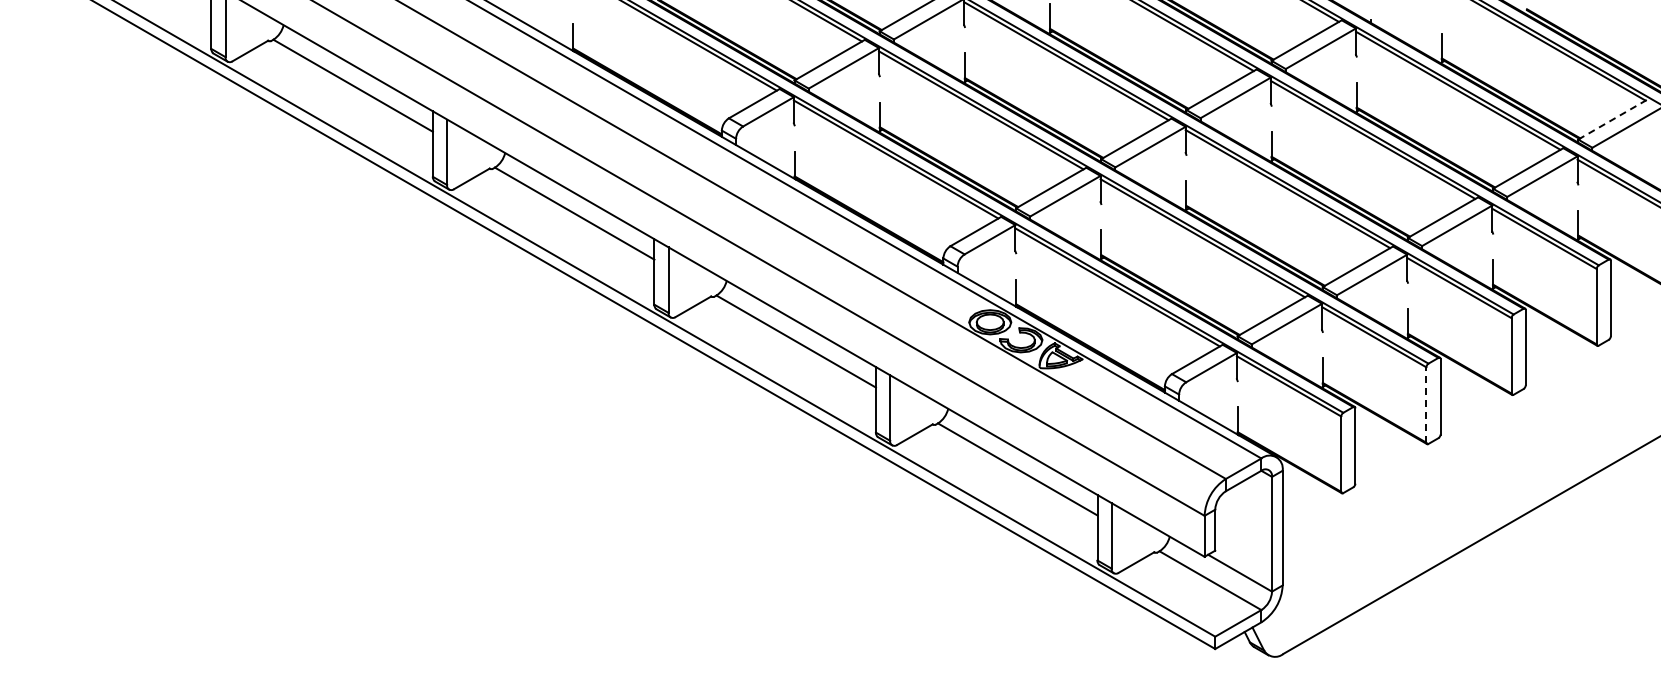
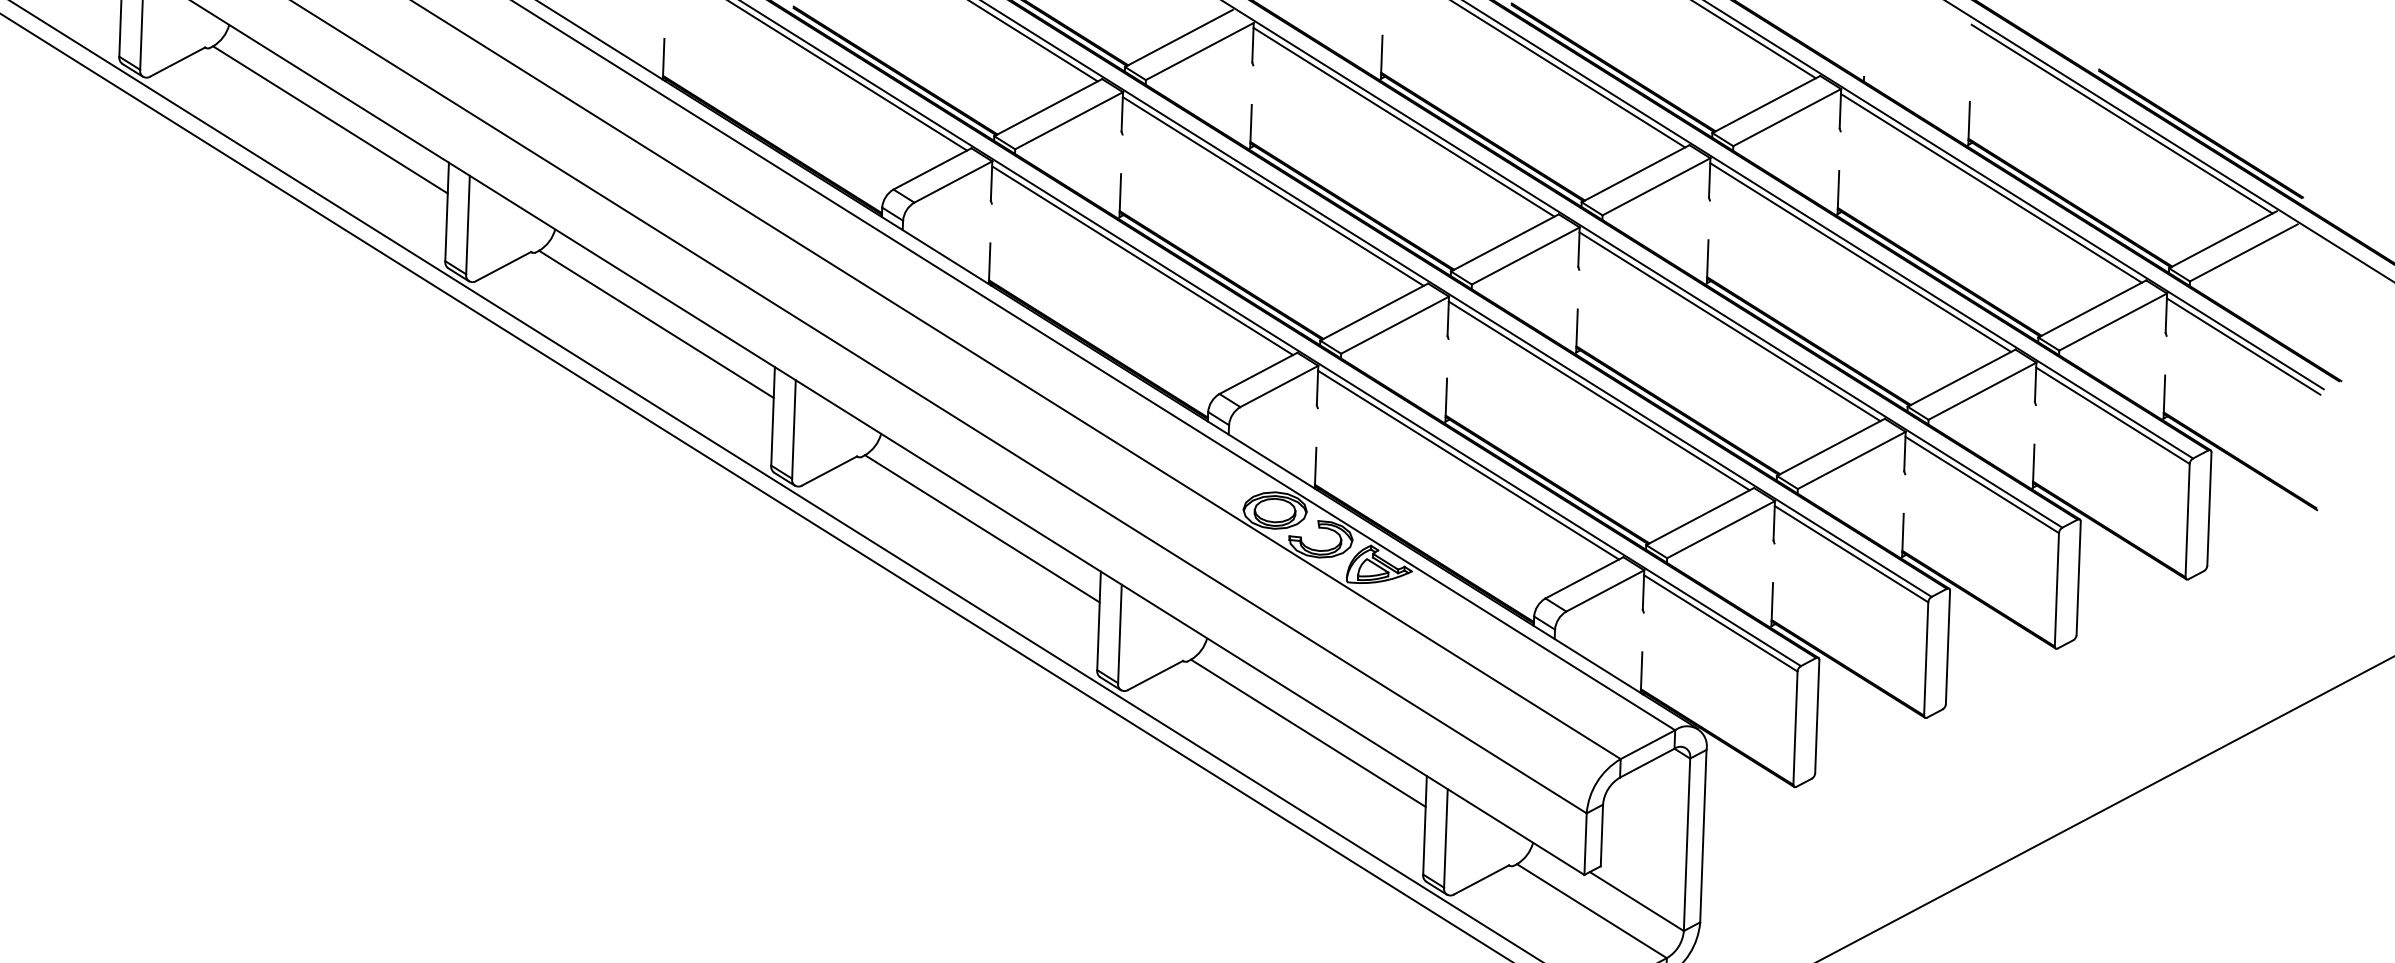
line: (1613, 119) -> (2223, 240), dashed -> solid
line: (1426, 405) -> (1926, 659), dashed -> solid

